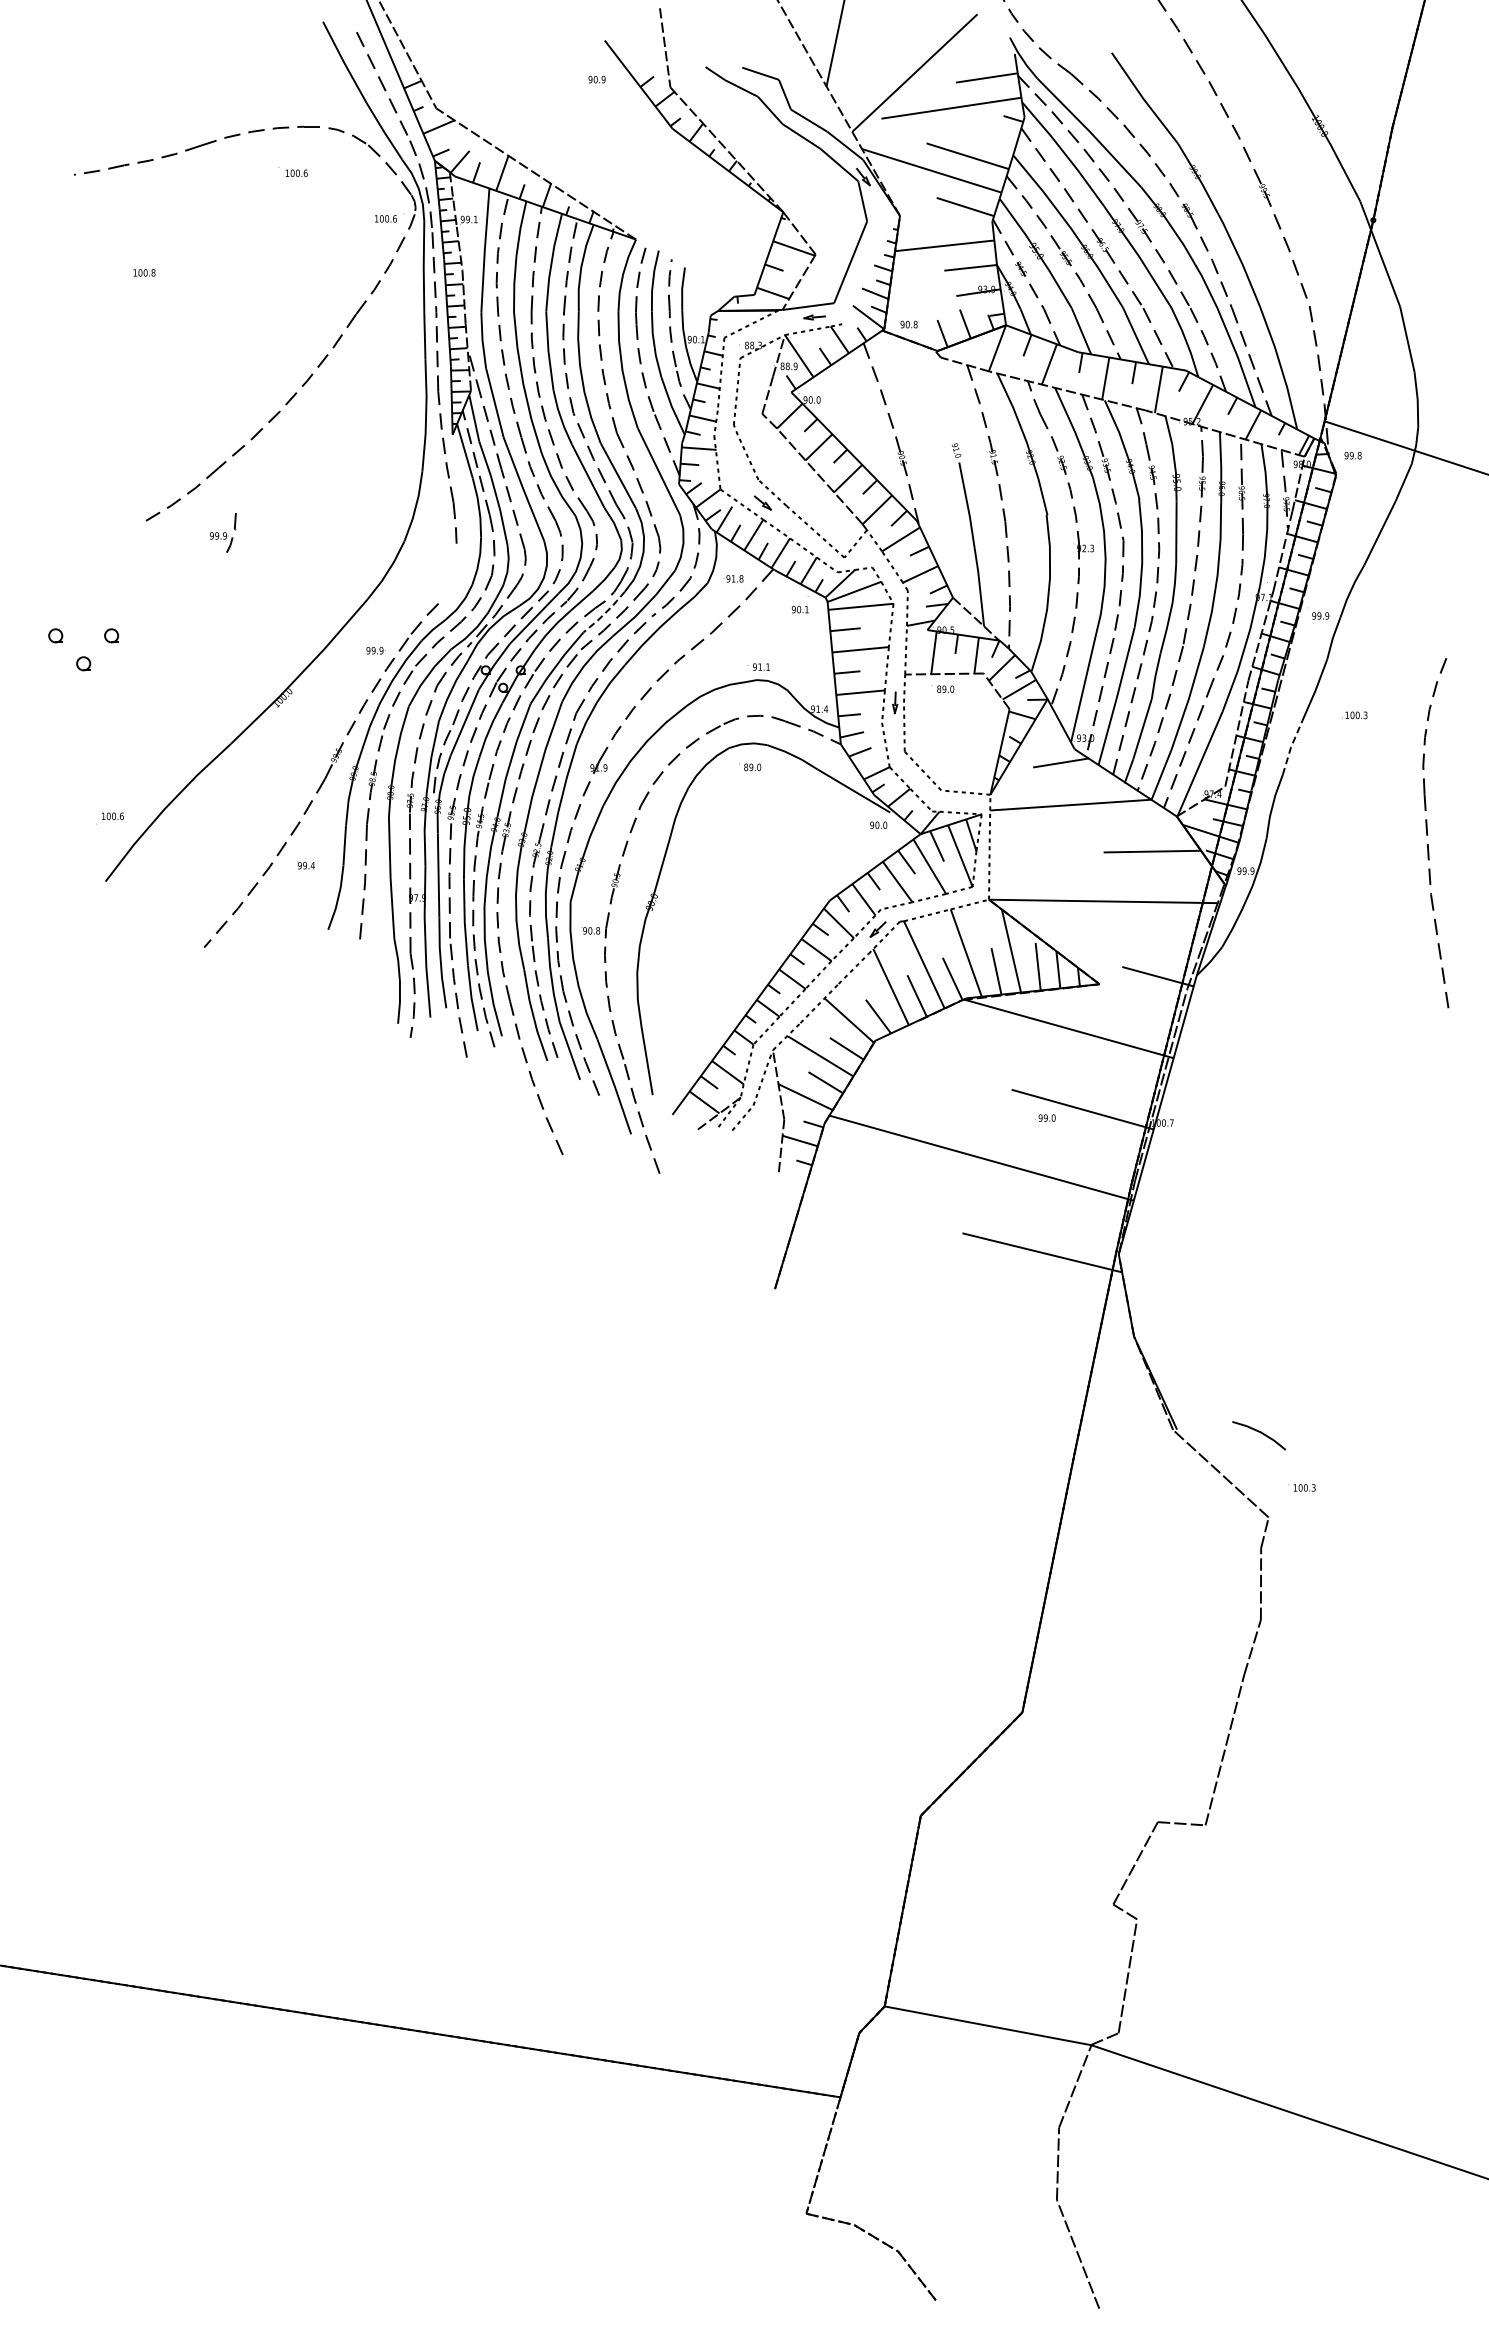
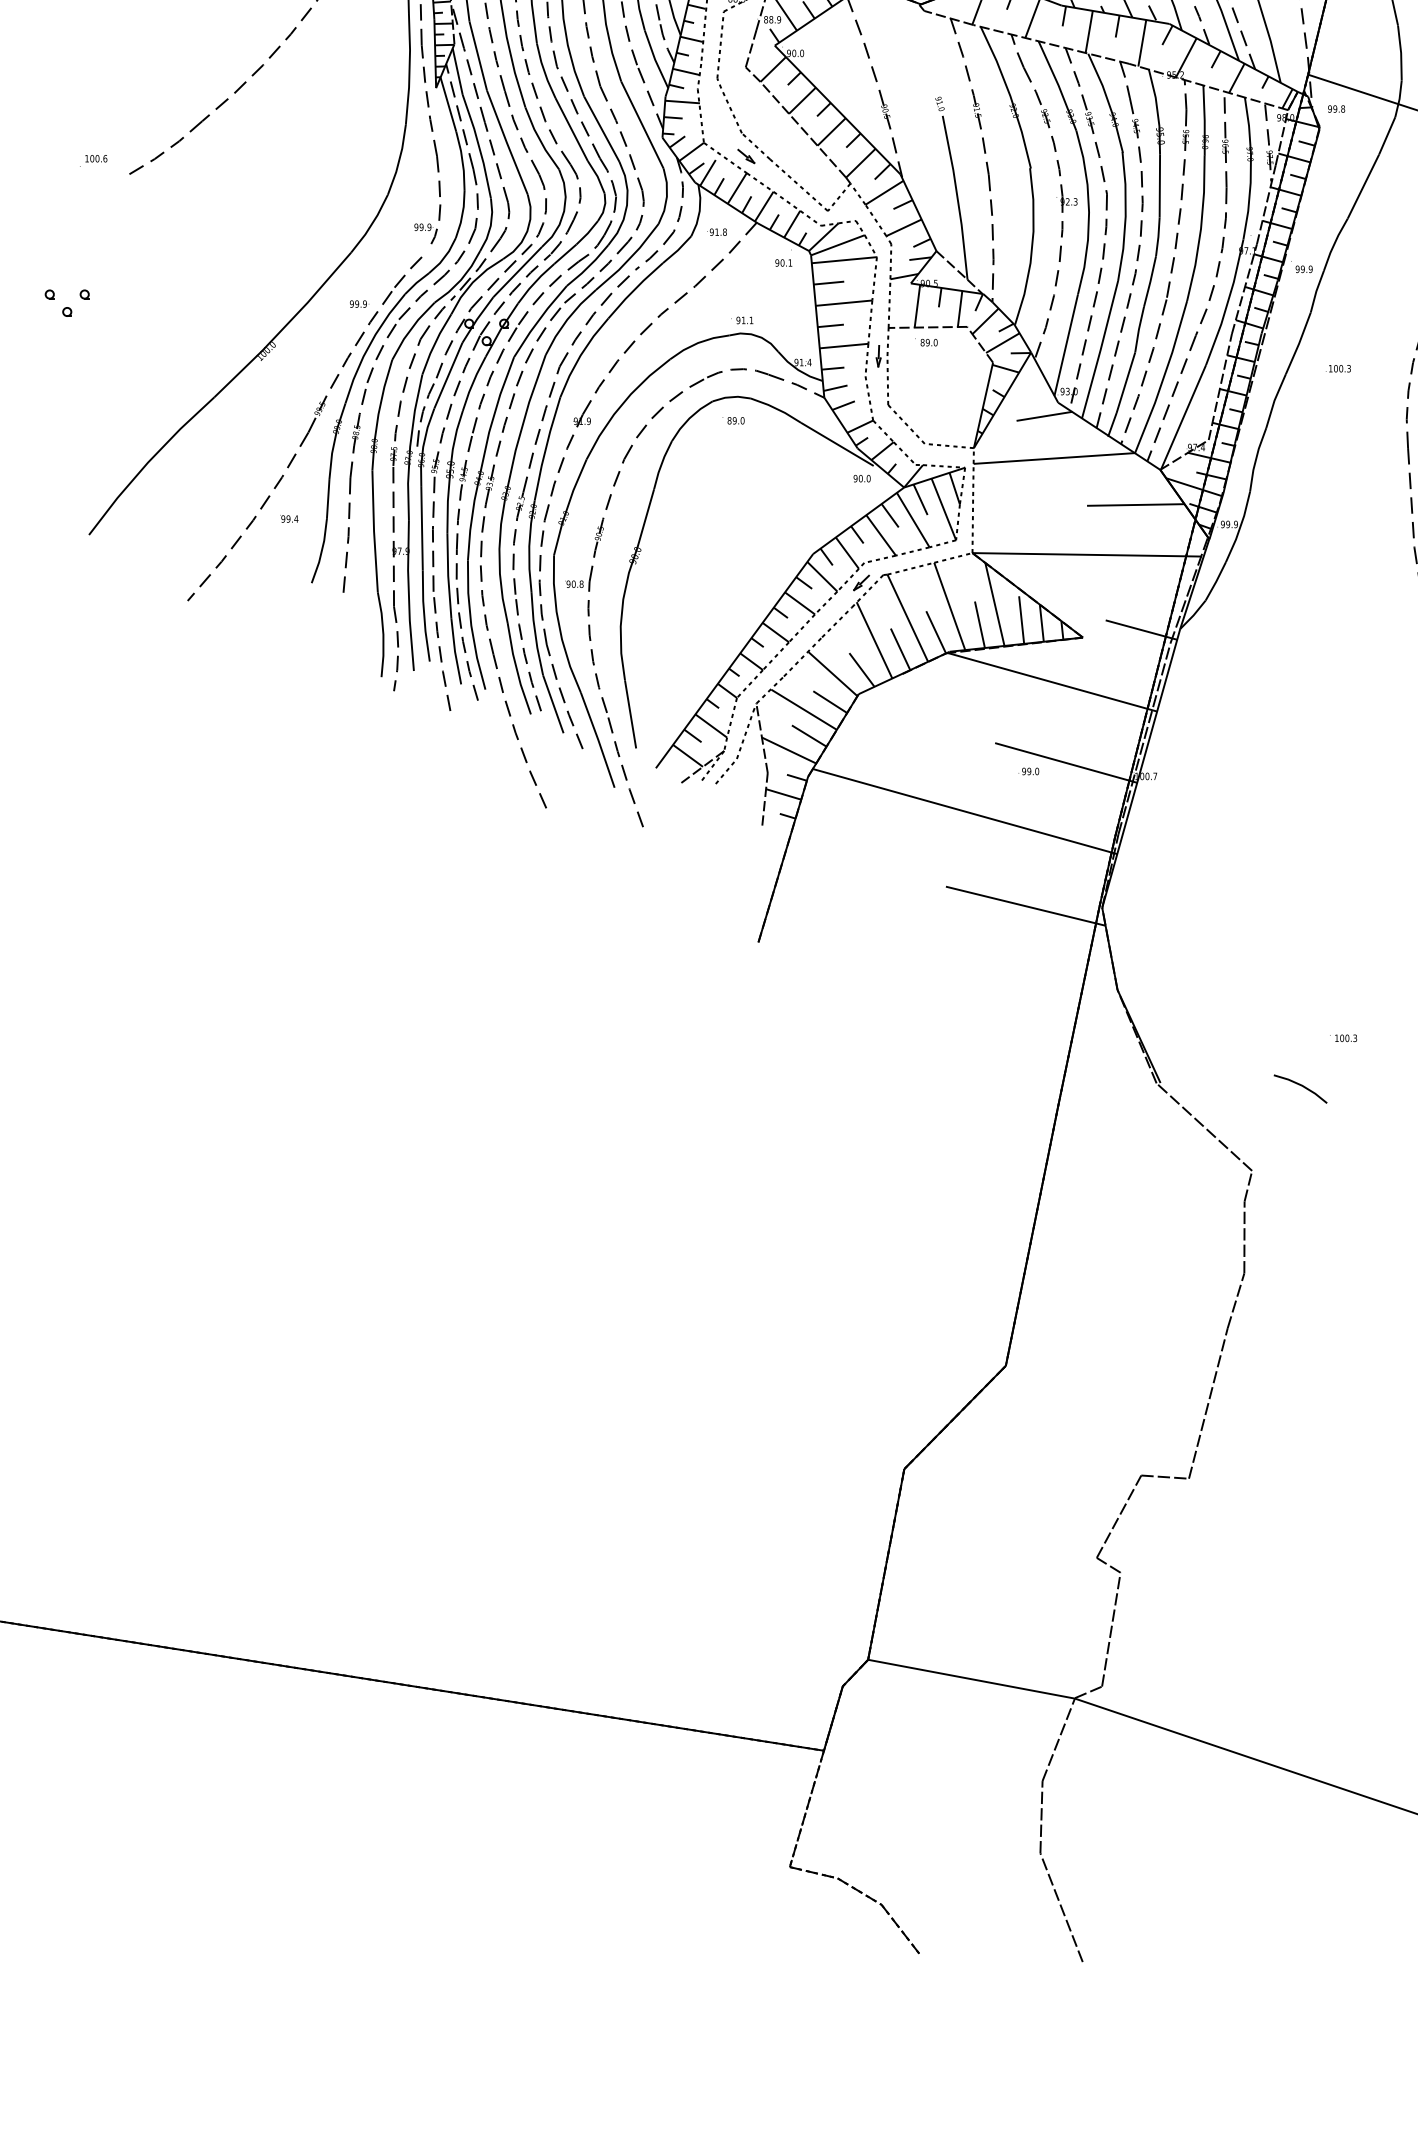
part: (223, 532) -> (427, 223), moved
line: (605, 613) -> (588, 266), dashed -> solid
part: (83, 649) -> (66, 302), size x0.62
line: (1291, 747) -> (1274, 400), dashed -> solid
text: (109, 818) -> (92, 160), moved
line: (1260, 1433) -> (1301, 1086), moved
text: (1301, 1487) -> (1342, 1037), moved

